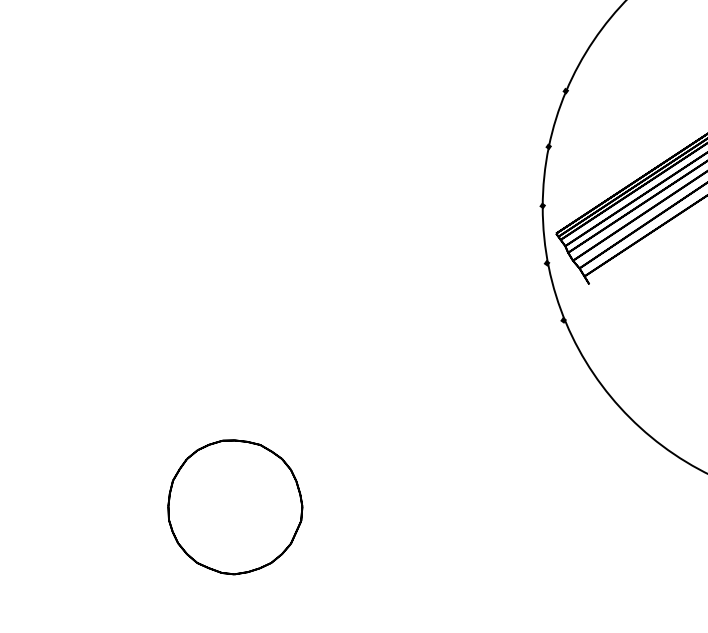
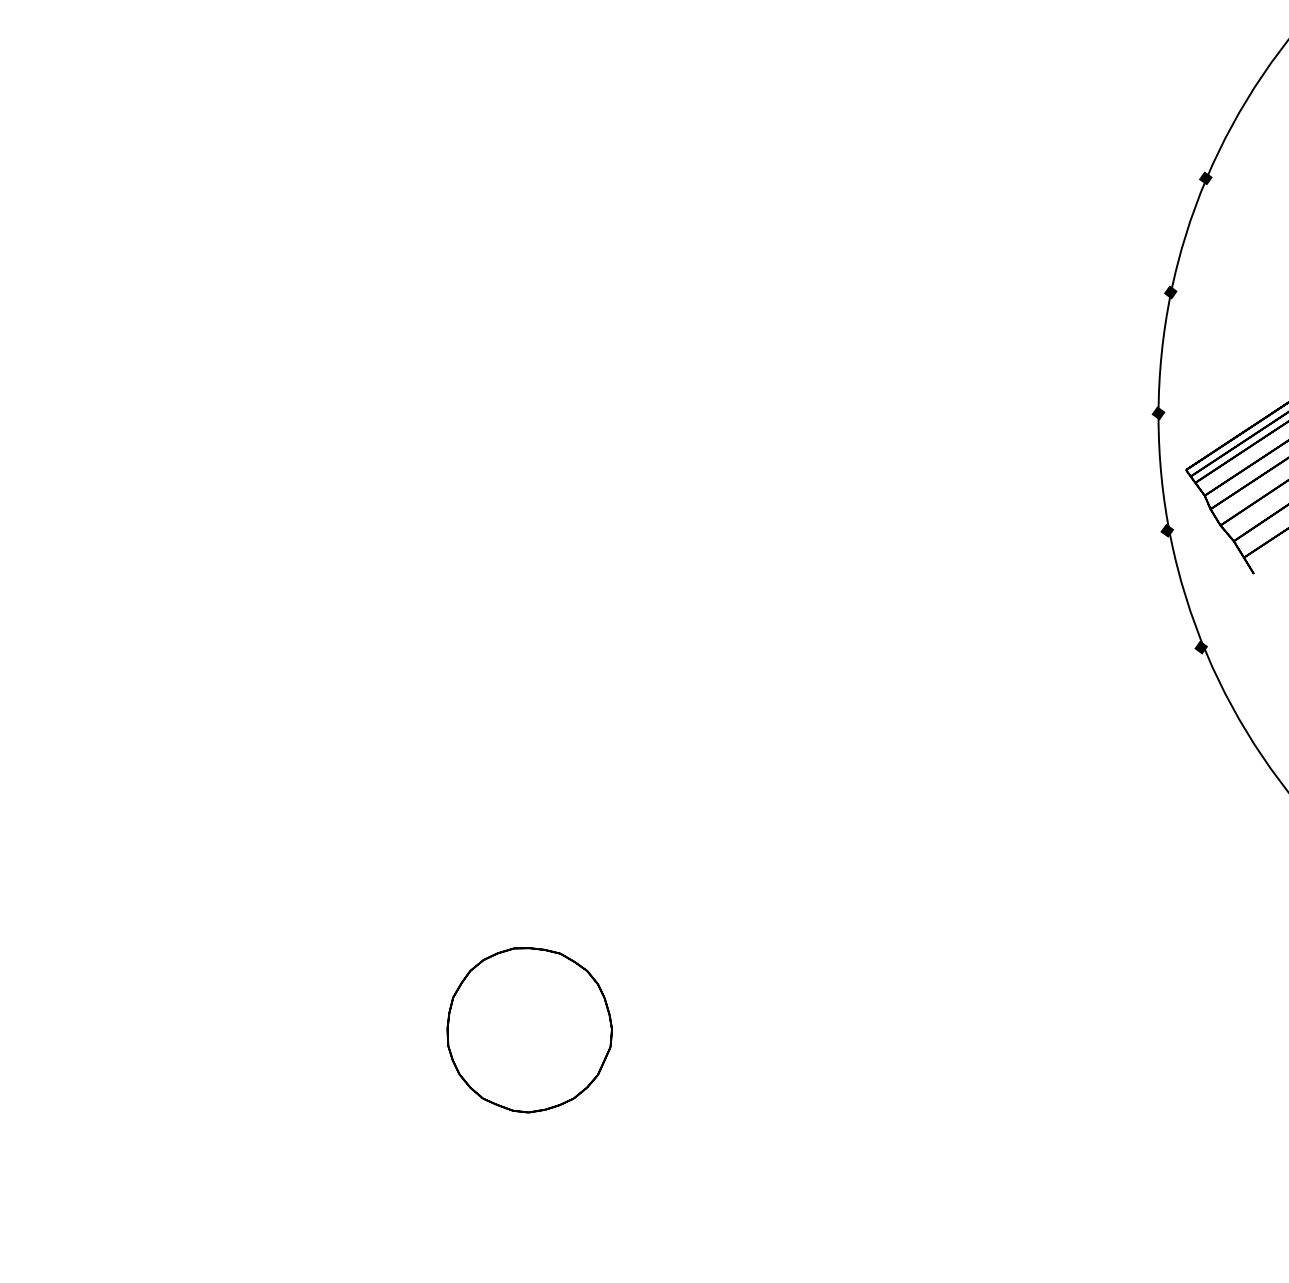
part: (235, 507) -> (529, 1030), size x0.6

